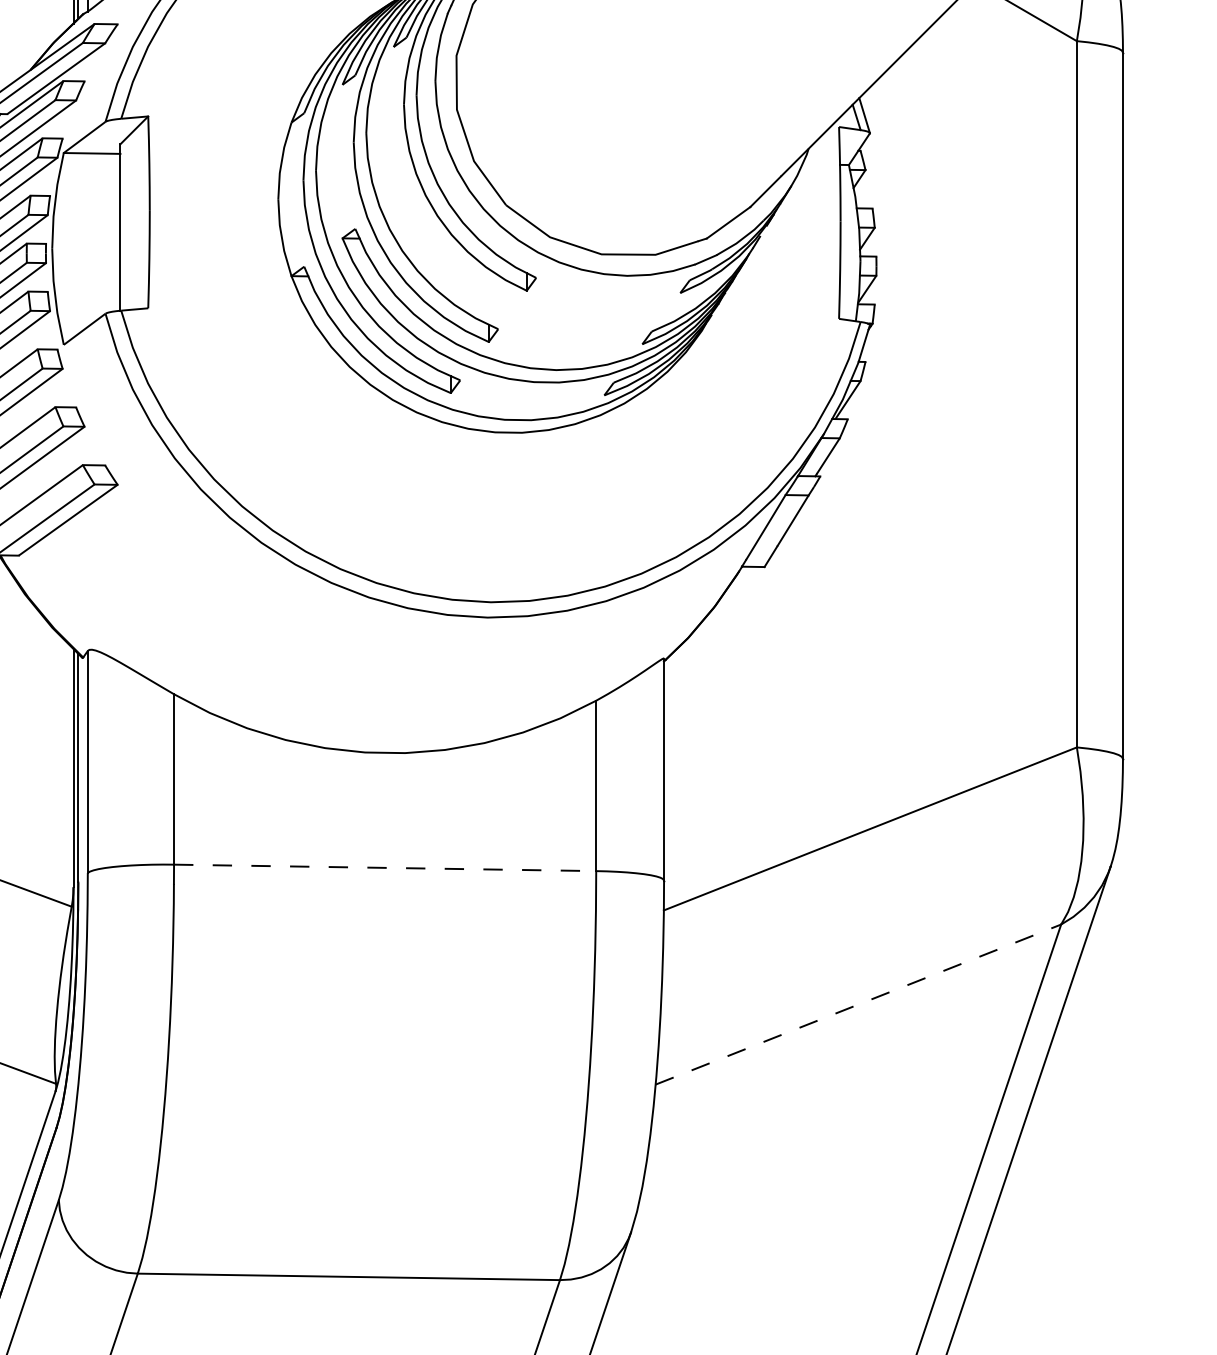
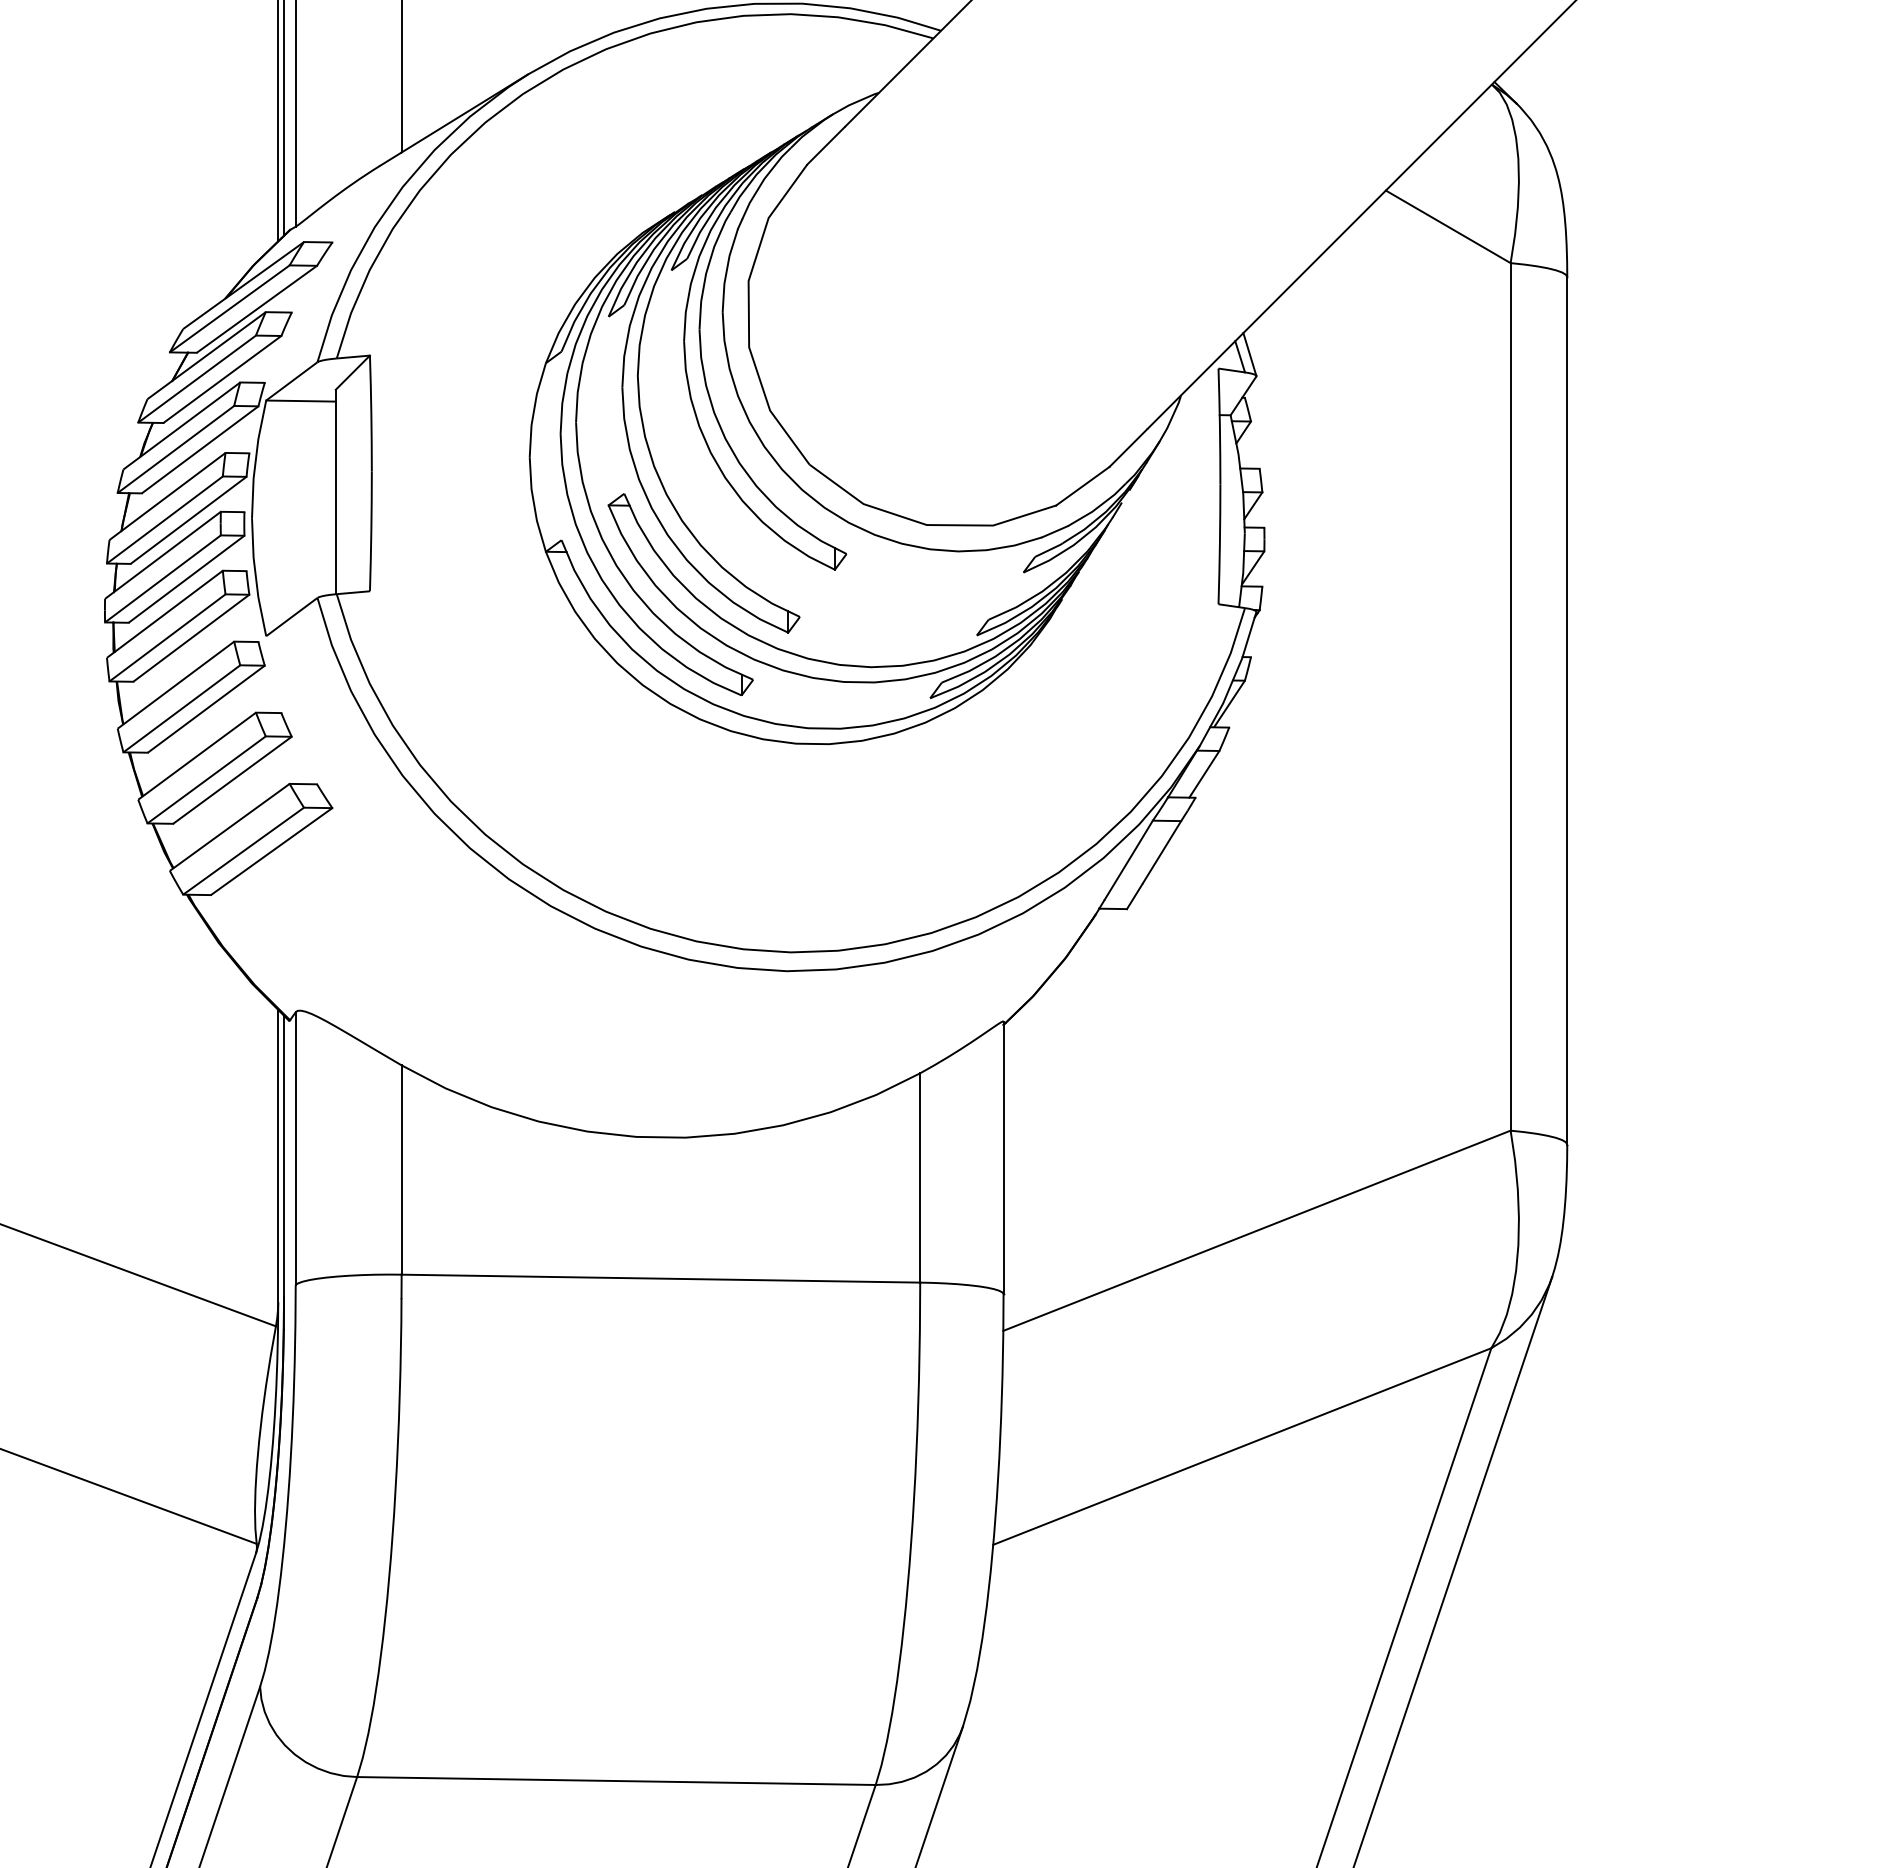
line: (385, 867) -> (661, 1278), dashed -> solid
line: (858, 1004) -> (1242, 1446), dashed -> solid

